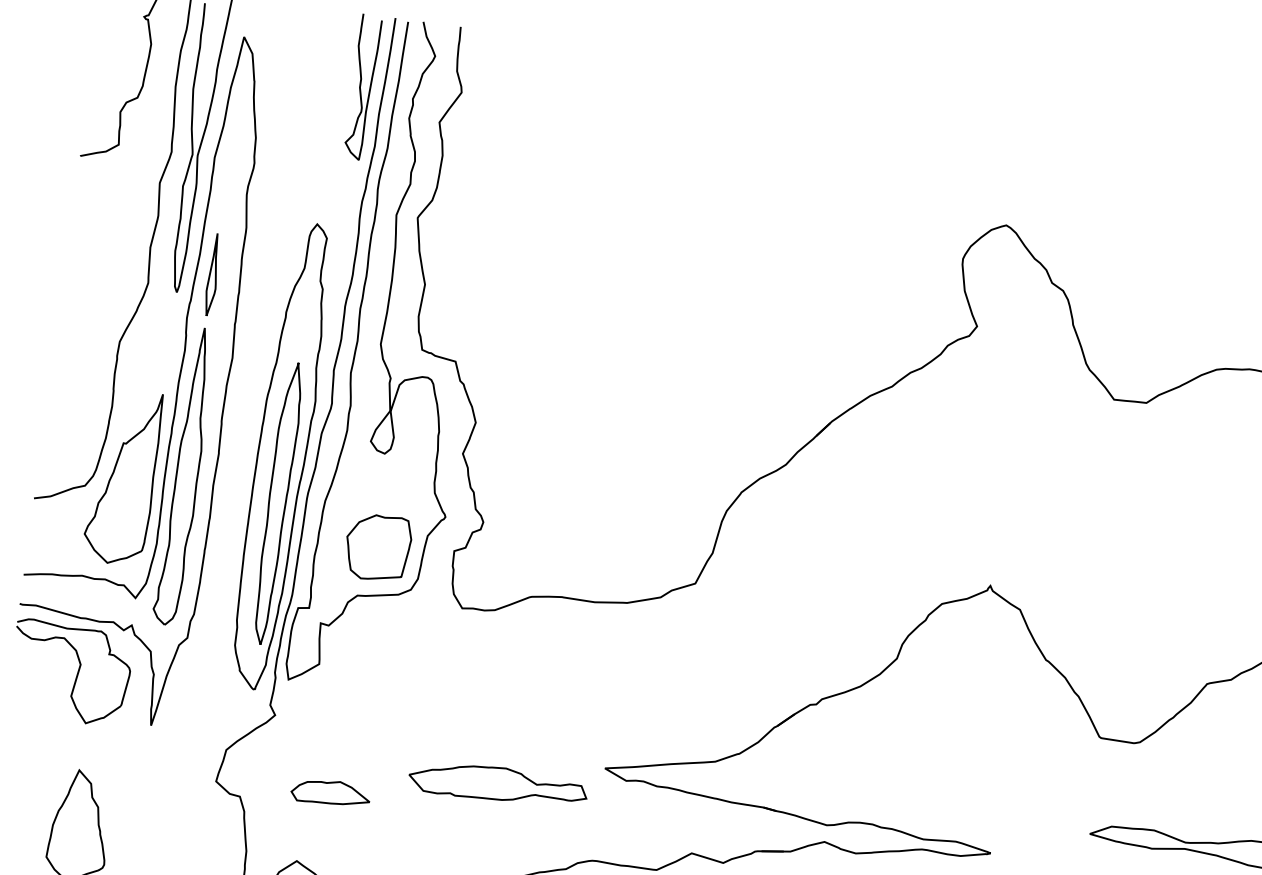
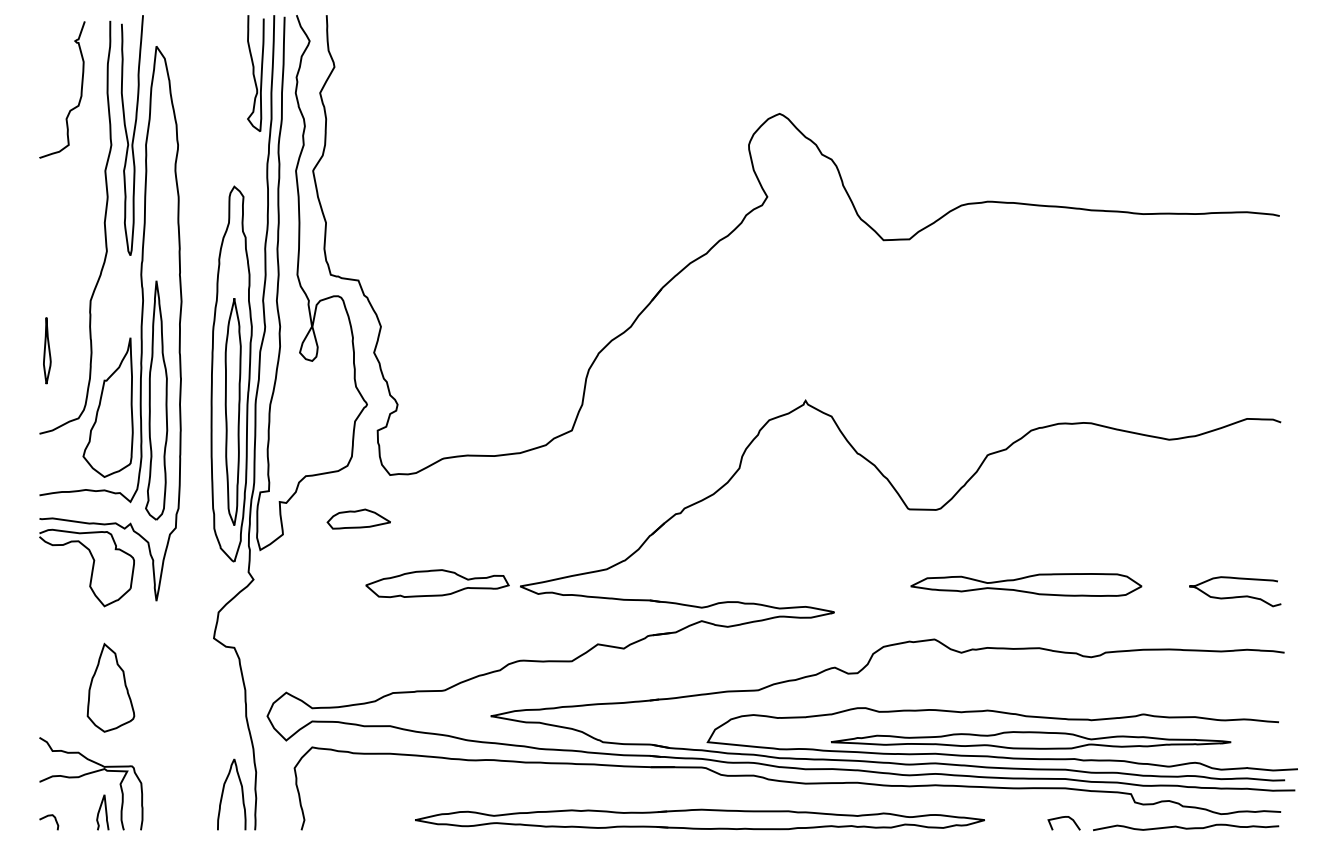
part: (213, 274) -> (47, 350), moved
part: (377, 548) -> (316, 436), removed
part: (498, 784) -> (437, 583), moved
part: (330, 792) -> (358, 518), moved

